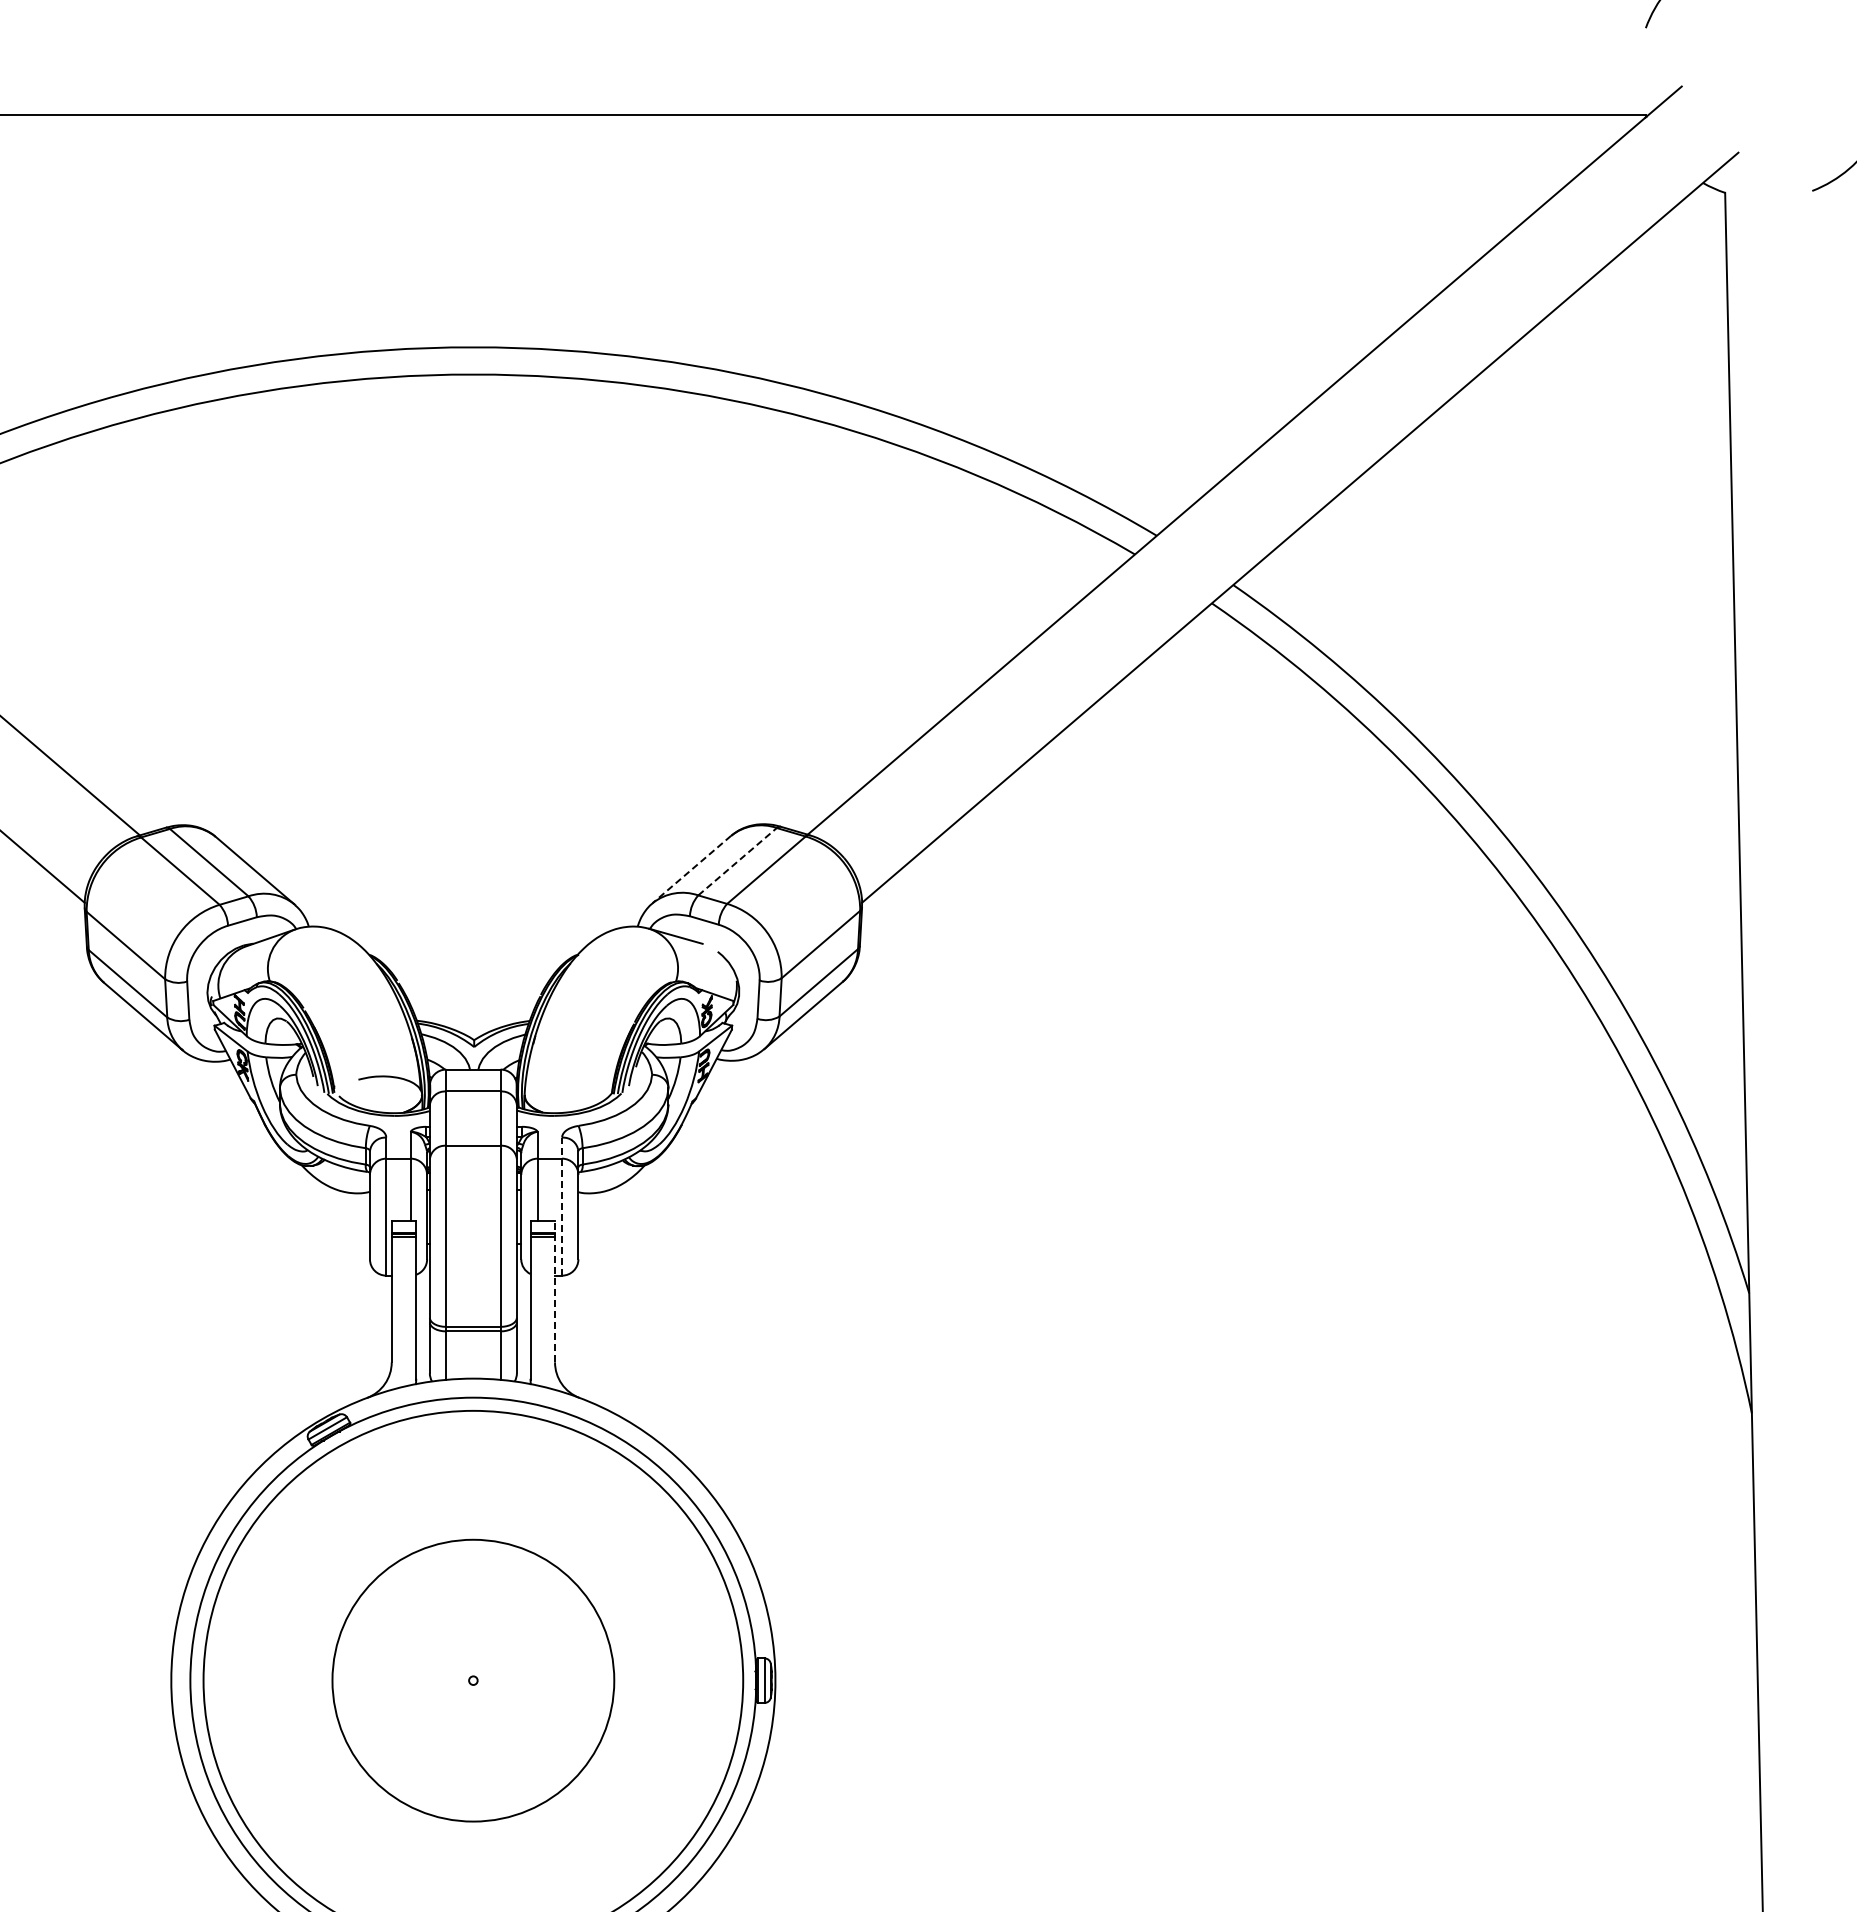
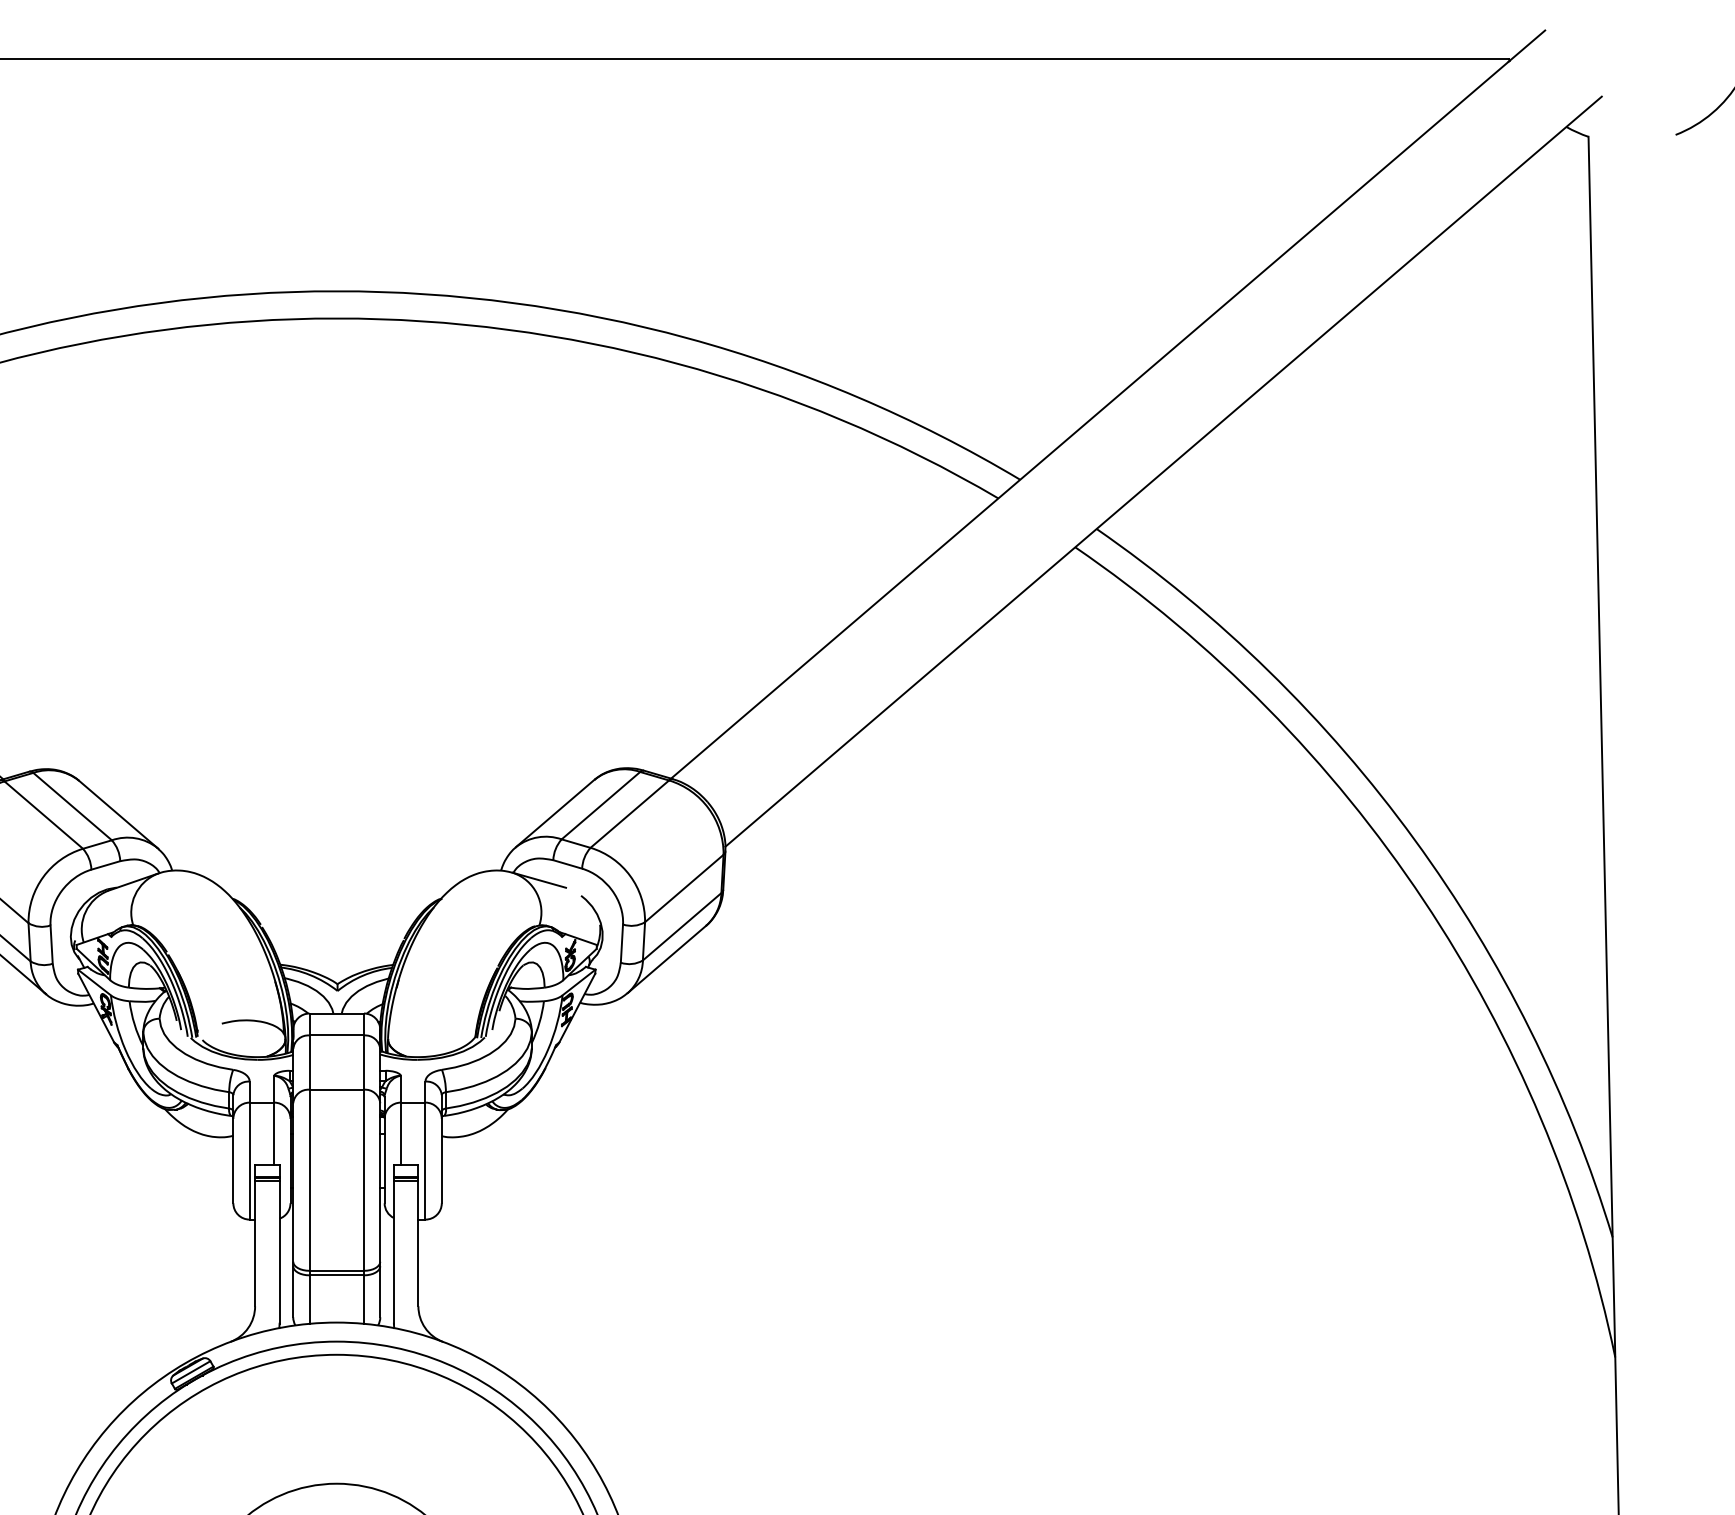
line: (737, 861) -> (600, 805), dashed -> solid
line: (691, 869) -> (554, 813), dashed -> solid
line: (562, 1206) -> (425, 1150), dashed -> solid
line: (555, 1291) -> (418, 1235), dashed -> solid

